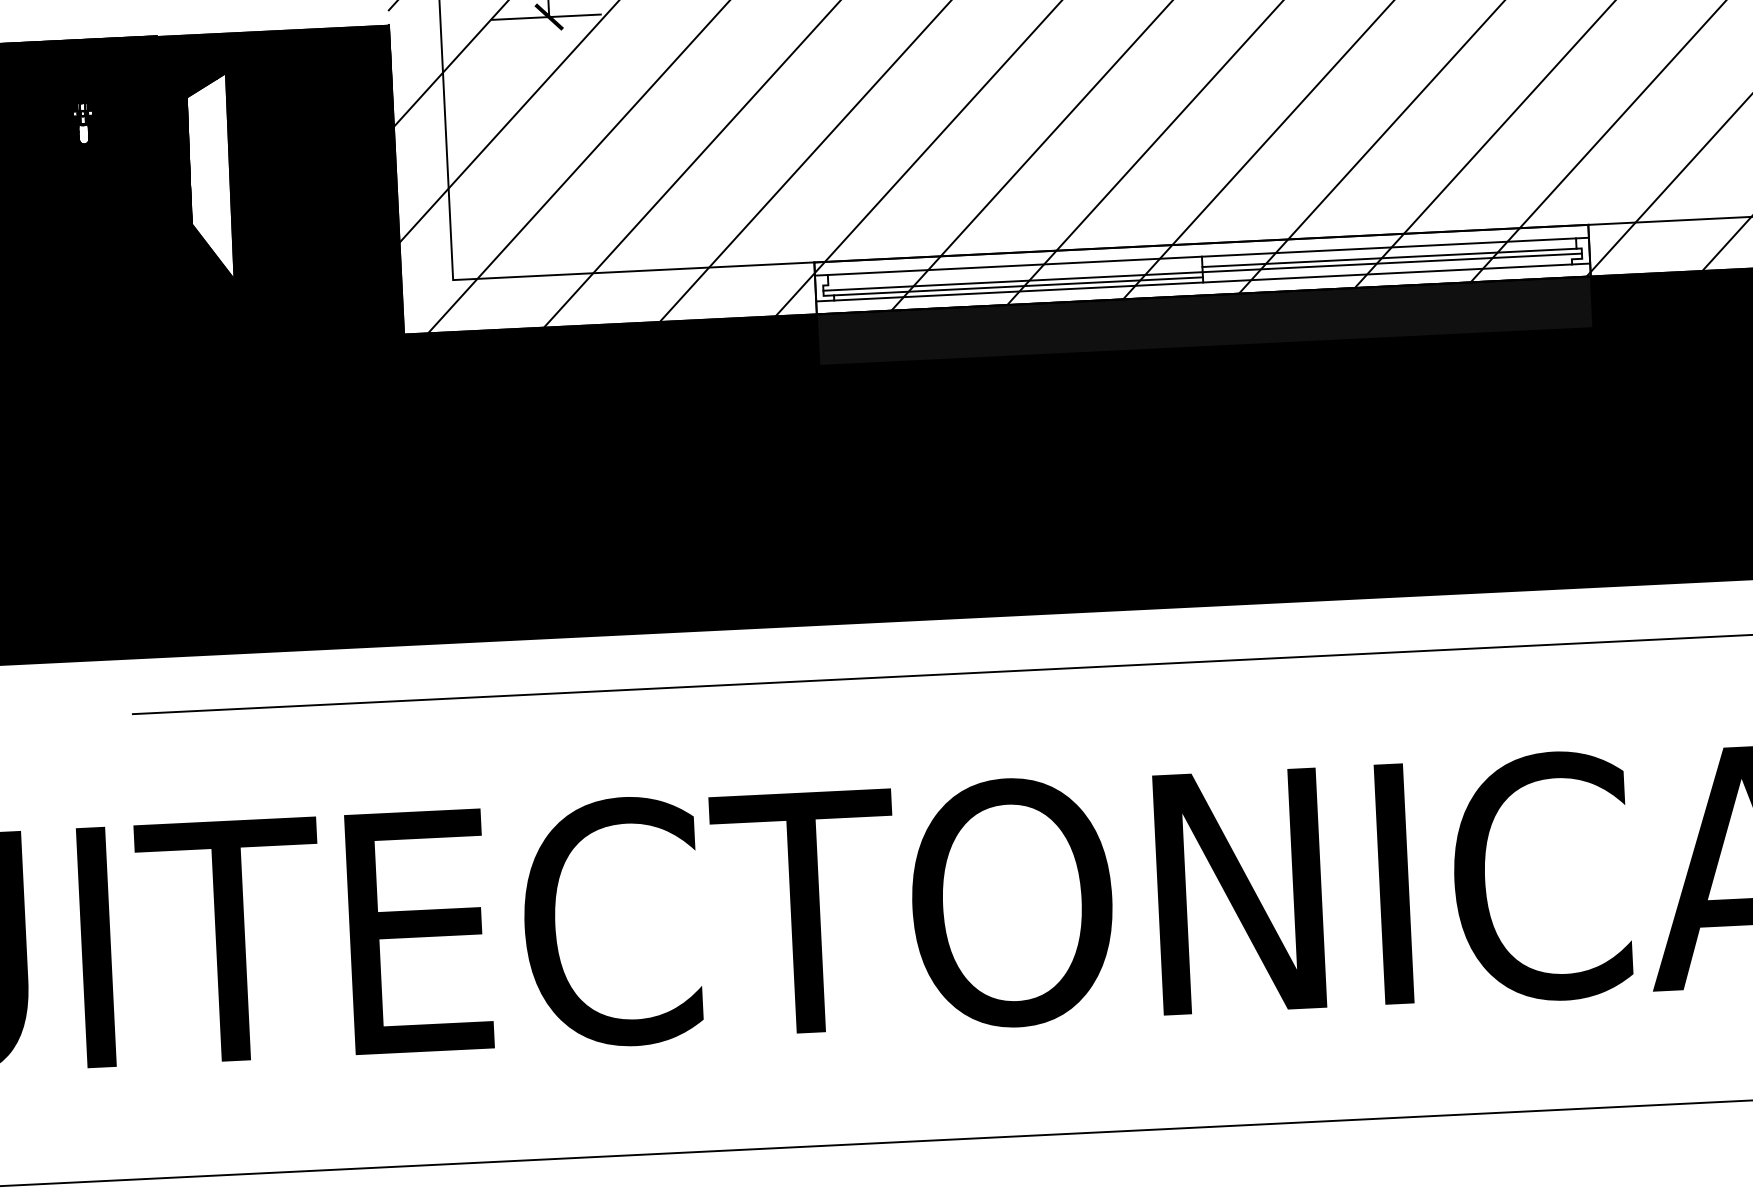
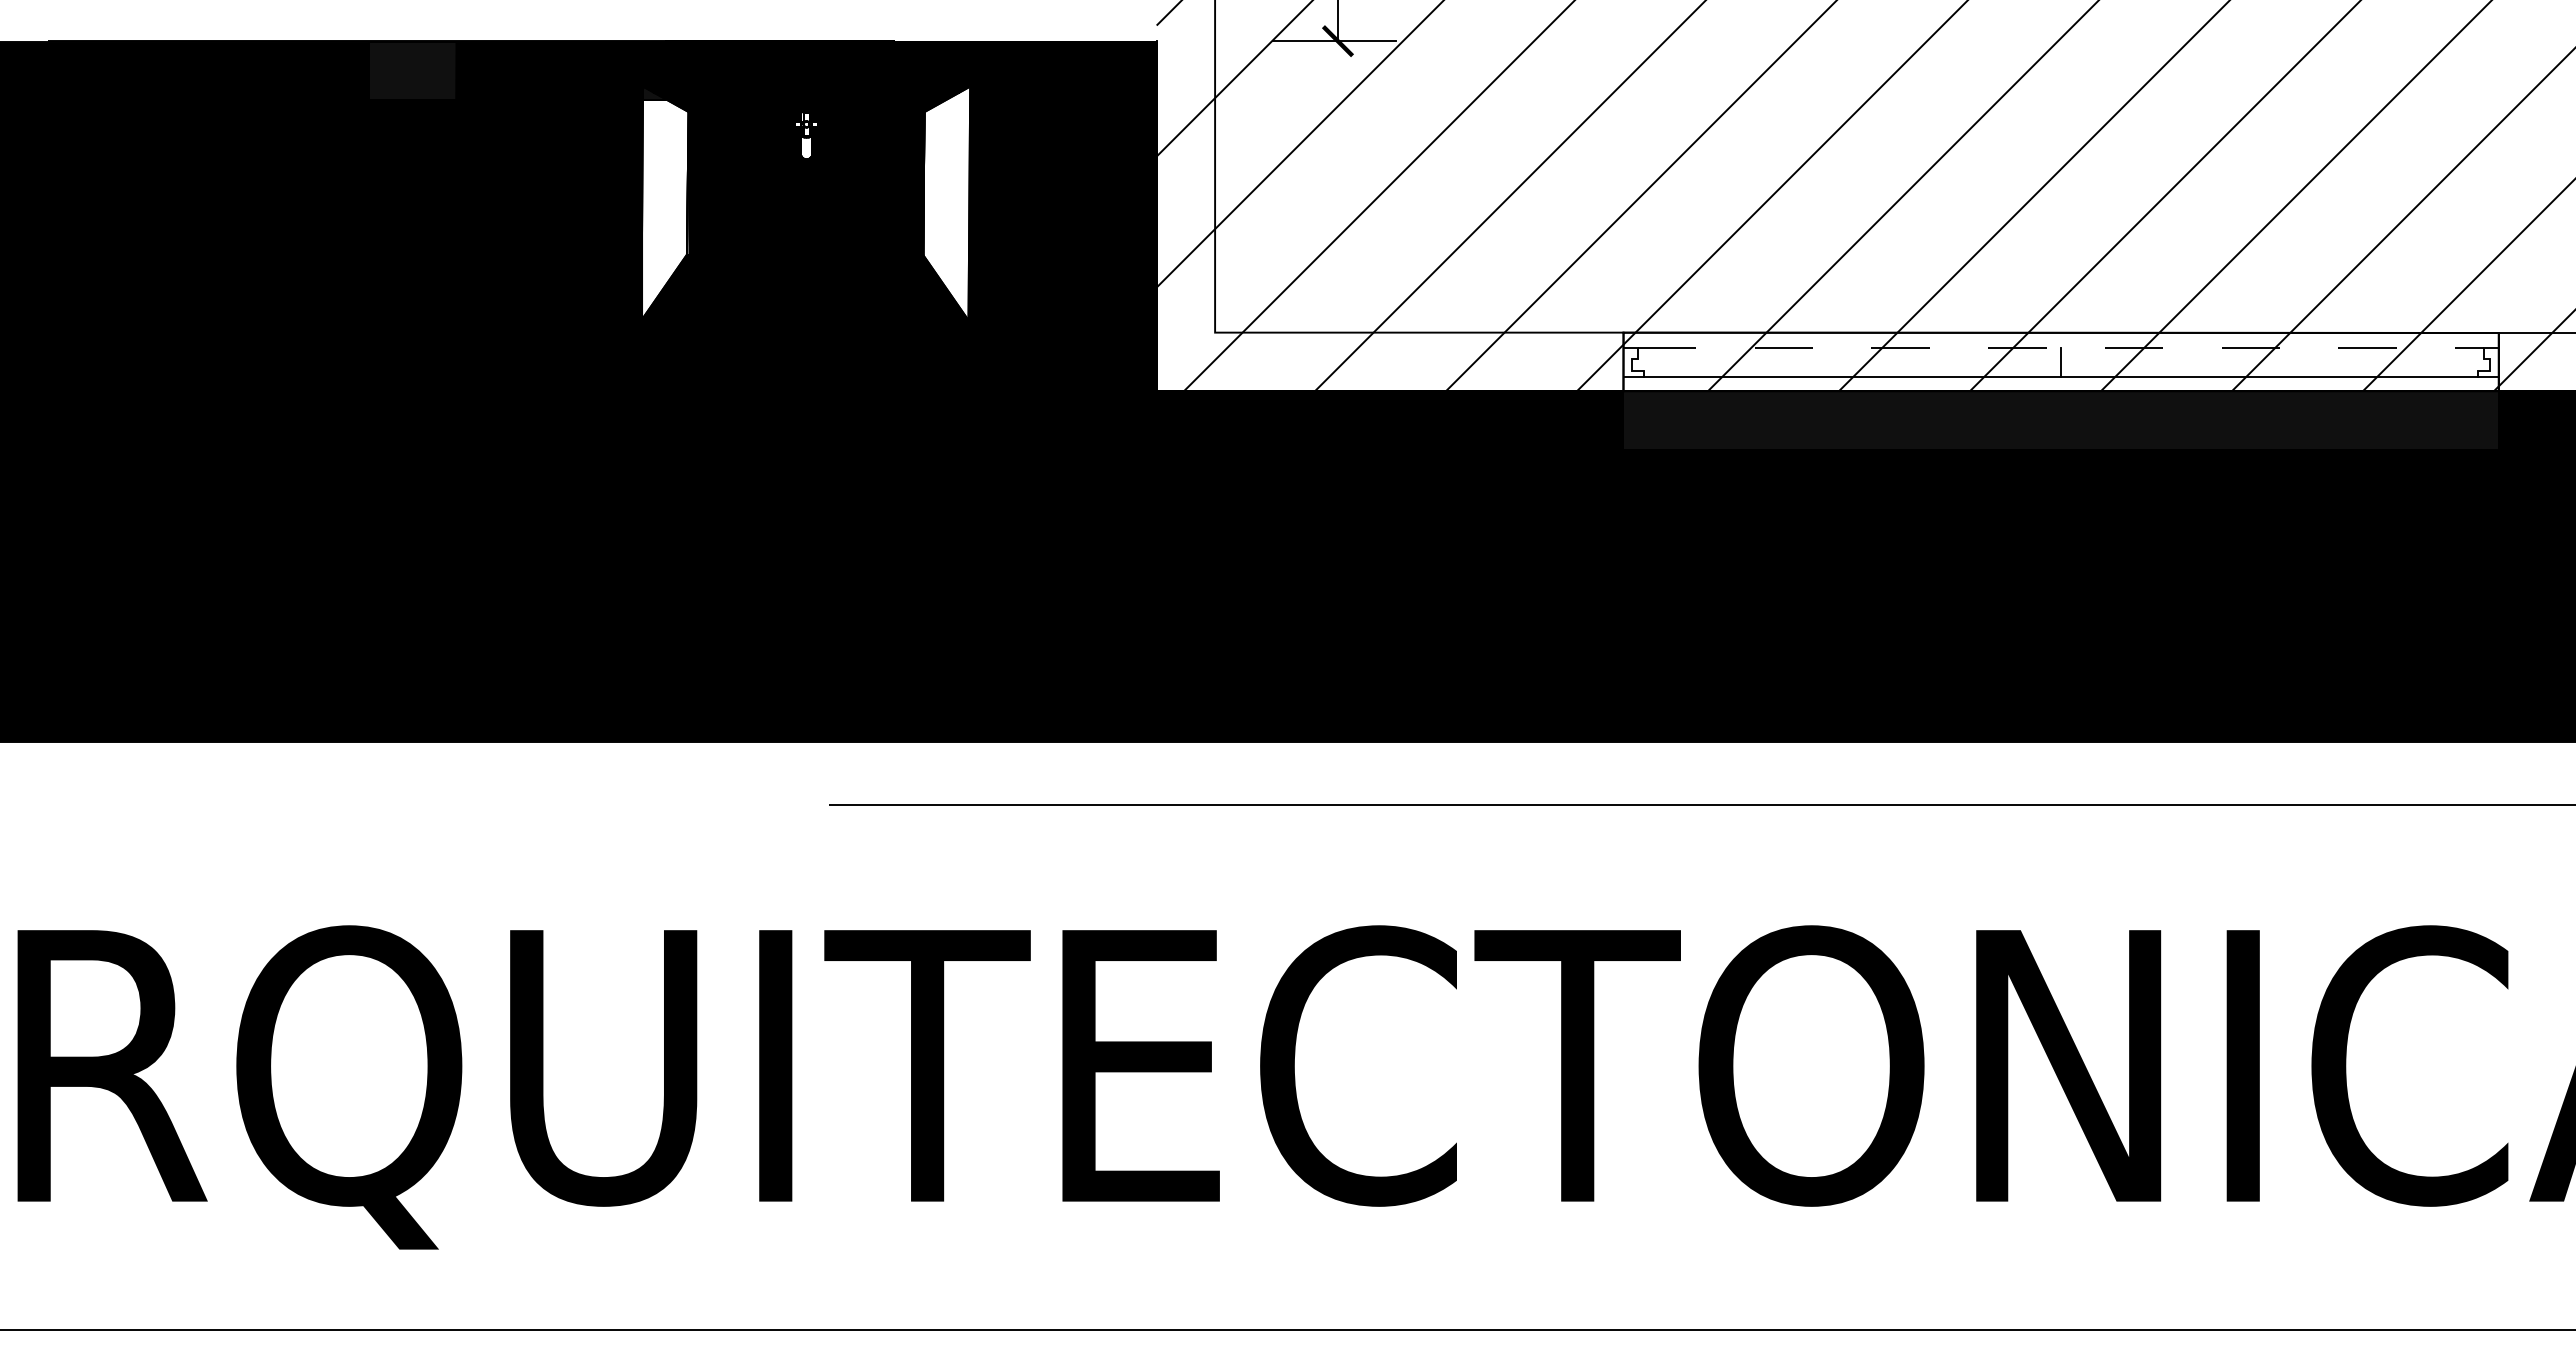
line: (1202, 256) -> (2061, 347), solid -> dashed
line: (1389, 258) -> (2272, 359), removed
line: (1202, 272) -> (2060, 365), removed
line: (1018, 286) -> (1852, 370), removed

